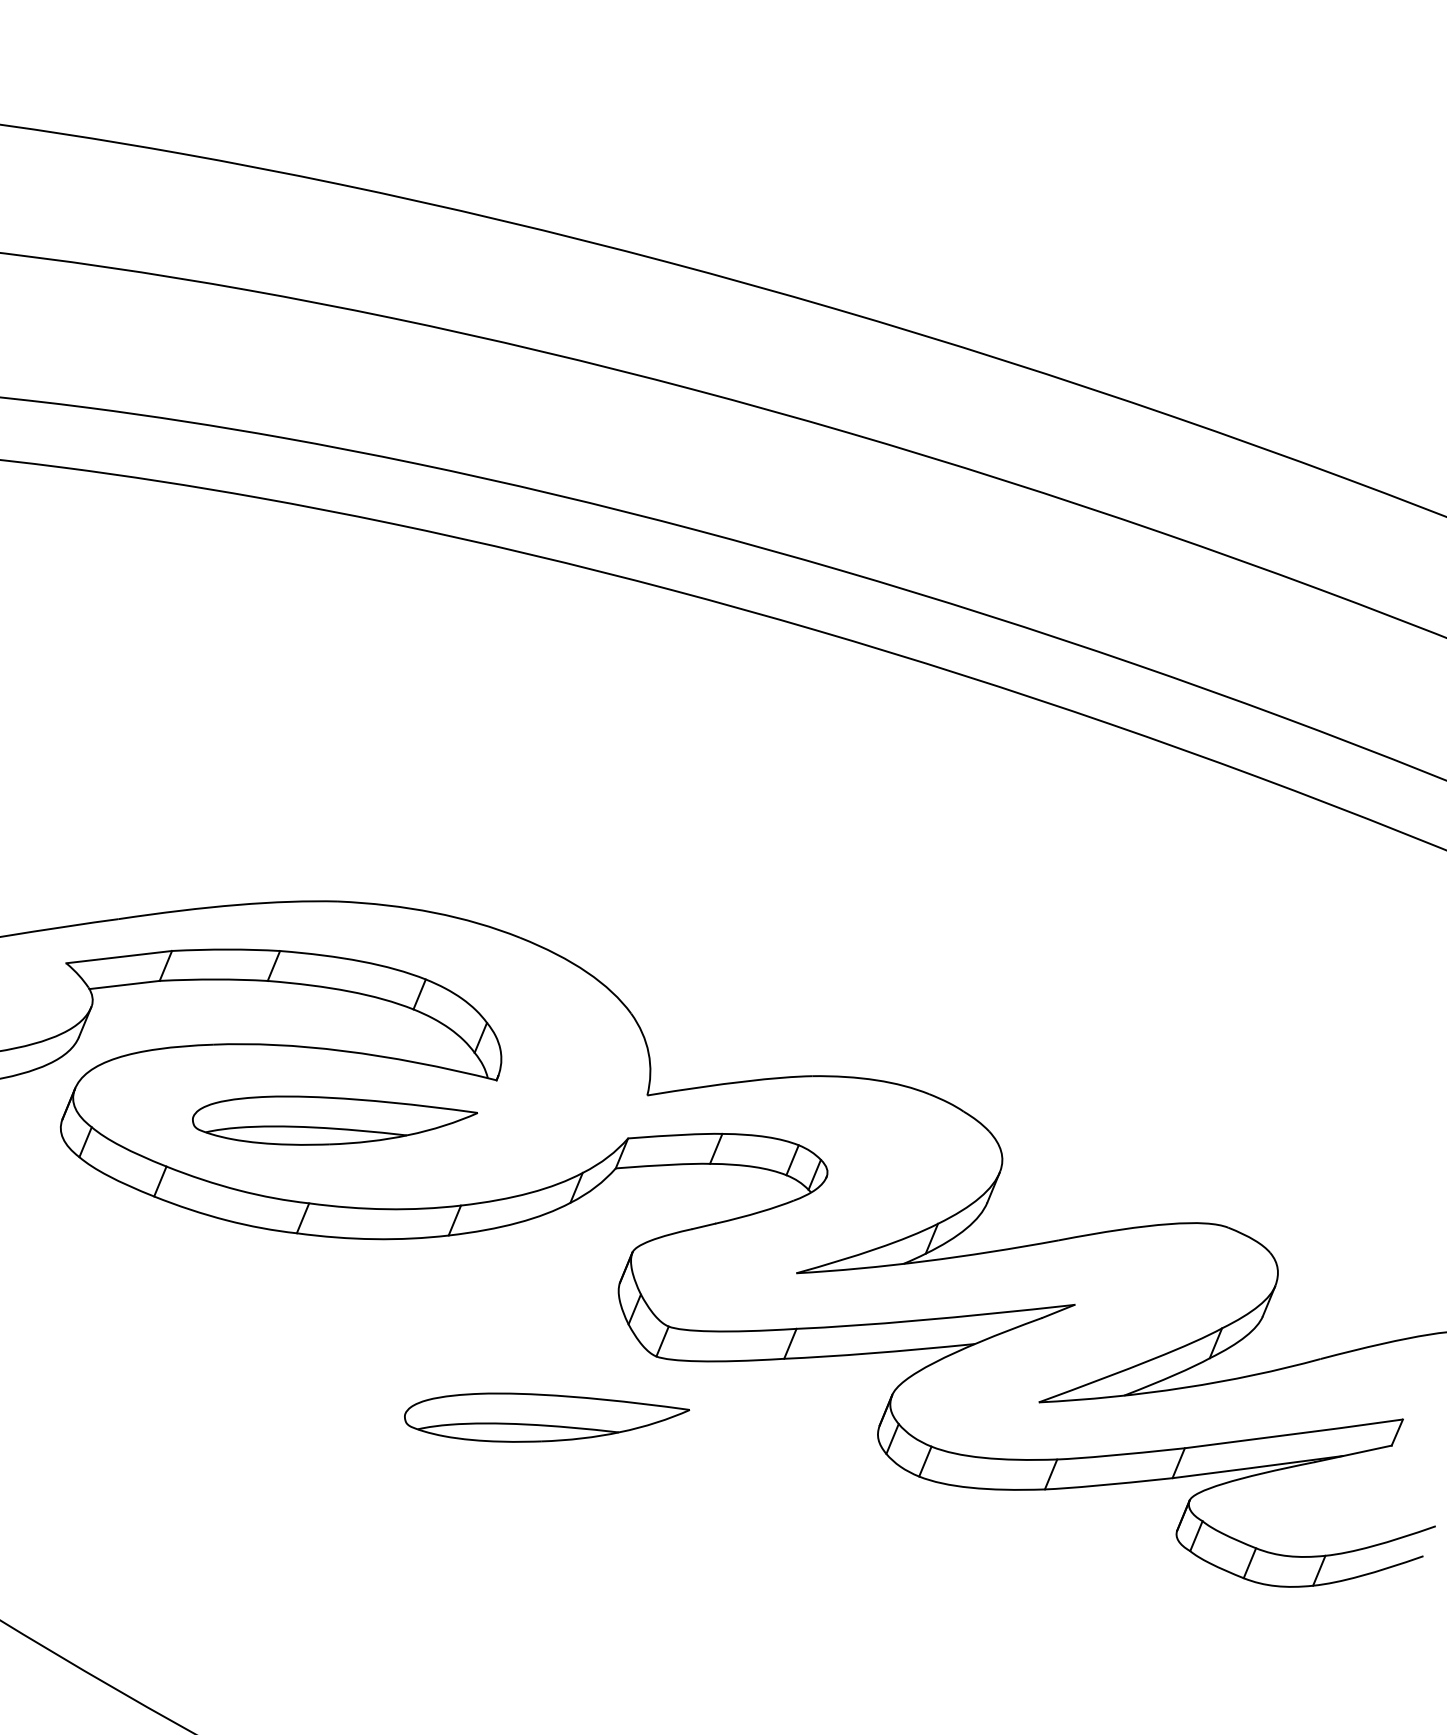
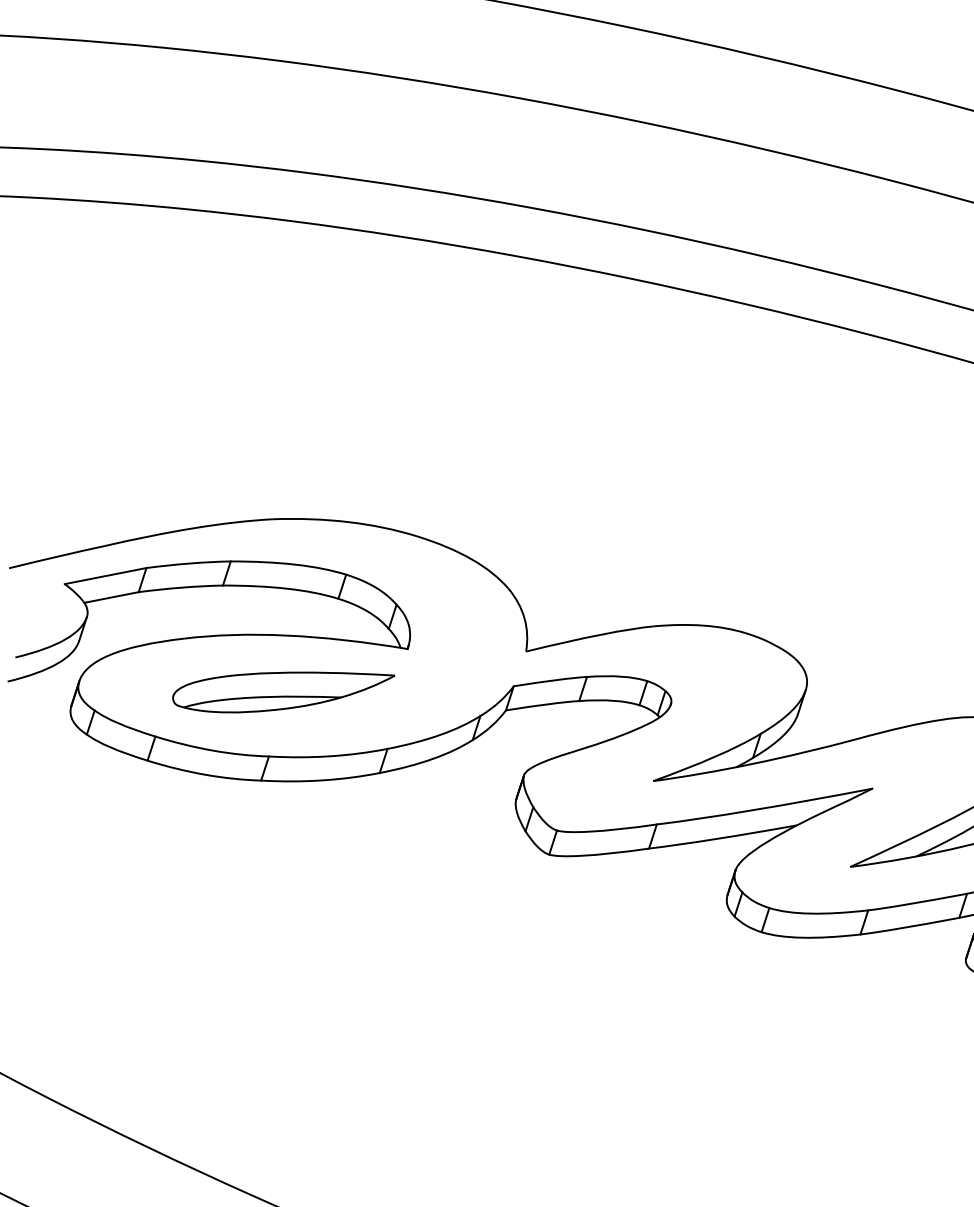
part: (547, 1417) -> (467, 908), removed

